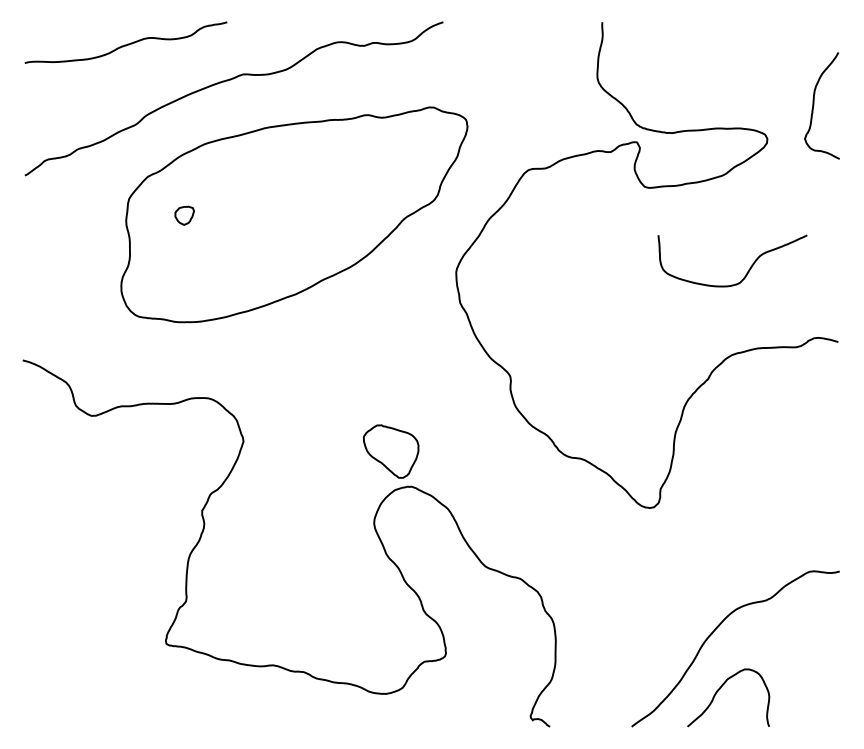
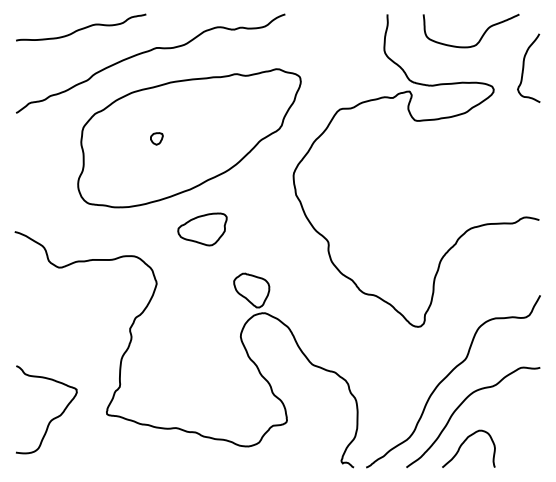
part: (184, 215) -> (156, 138), moved
curve: (746, 271) -> (480, 37), moved
part: (314, 356) -> (202, 229), added
curve: (697, 585) -> (448, 376), added
curve: (81, 650) -> (52, 418), added

